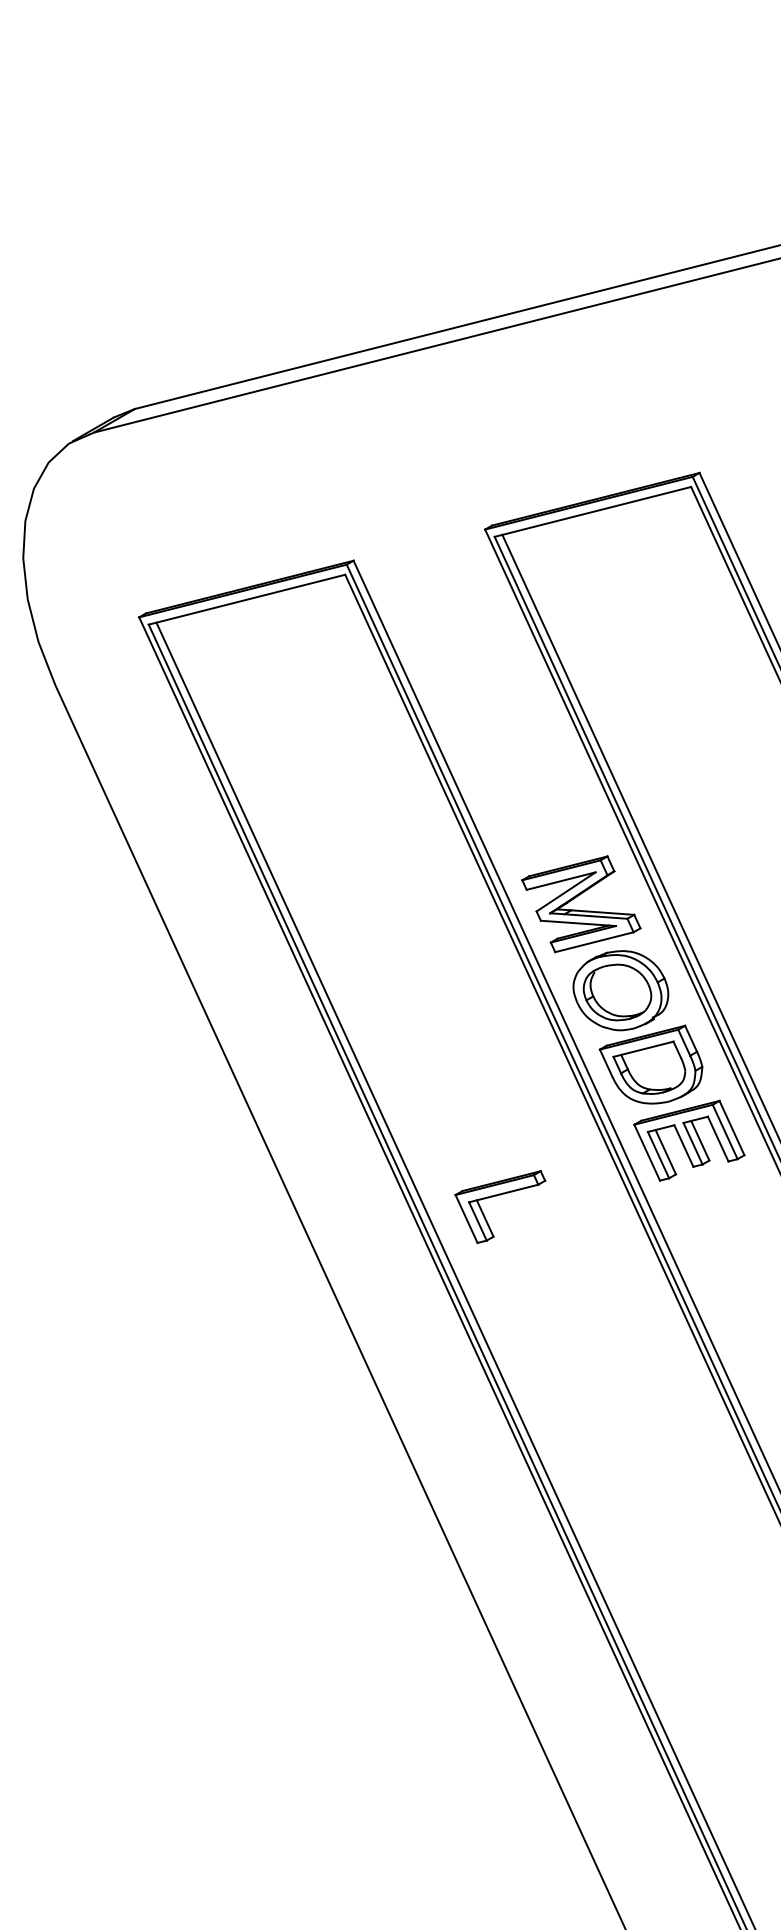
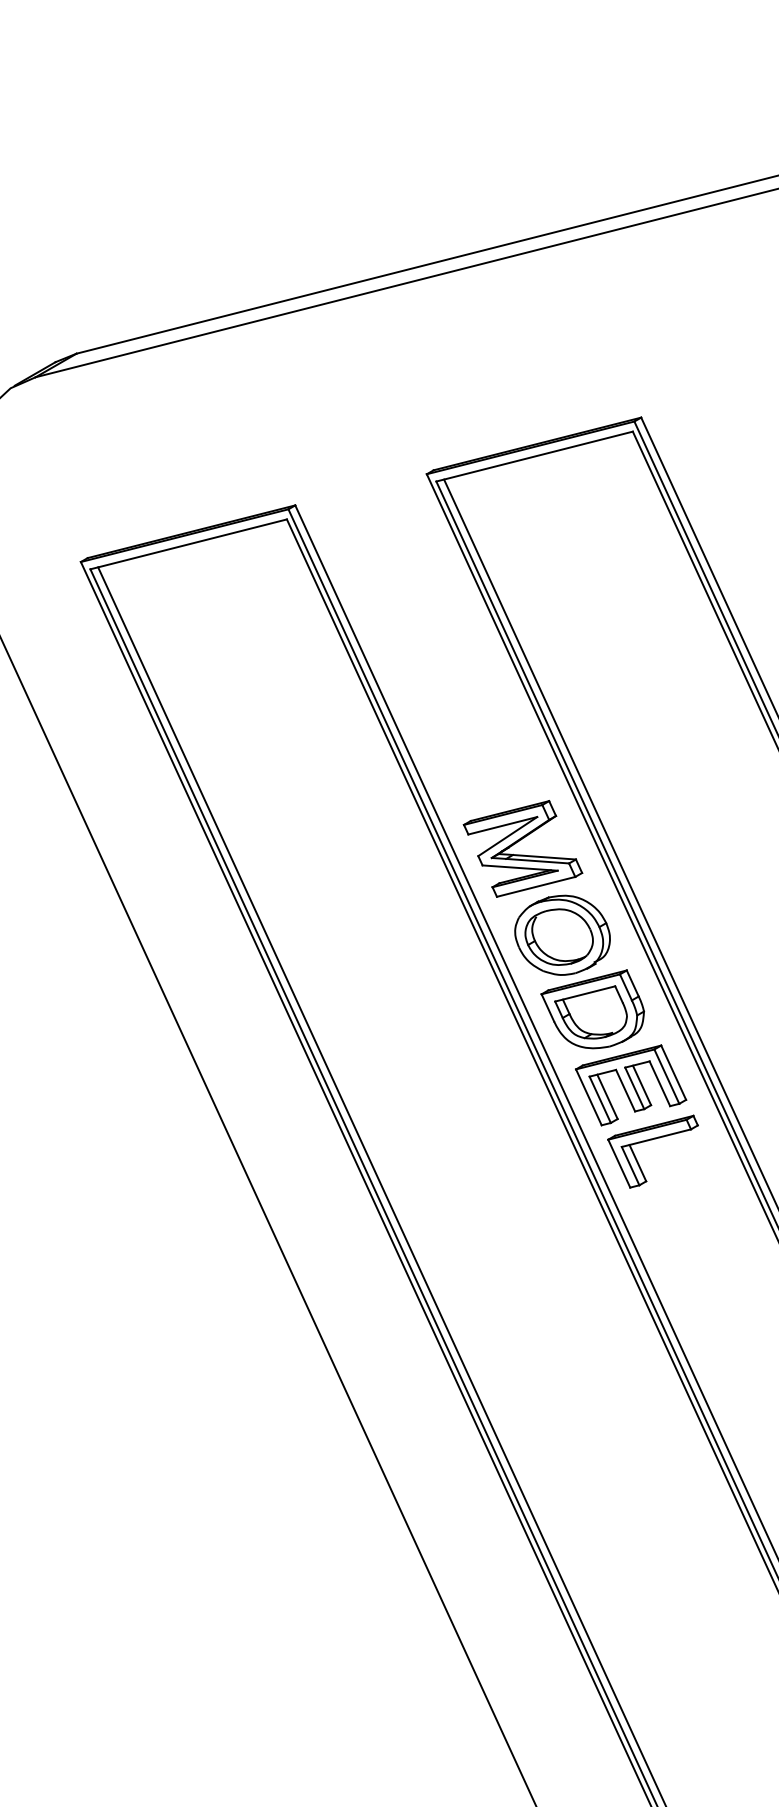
part: (496, 1196) -> (649, 1141), moved

